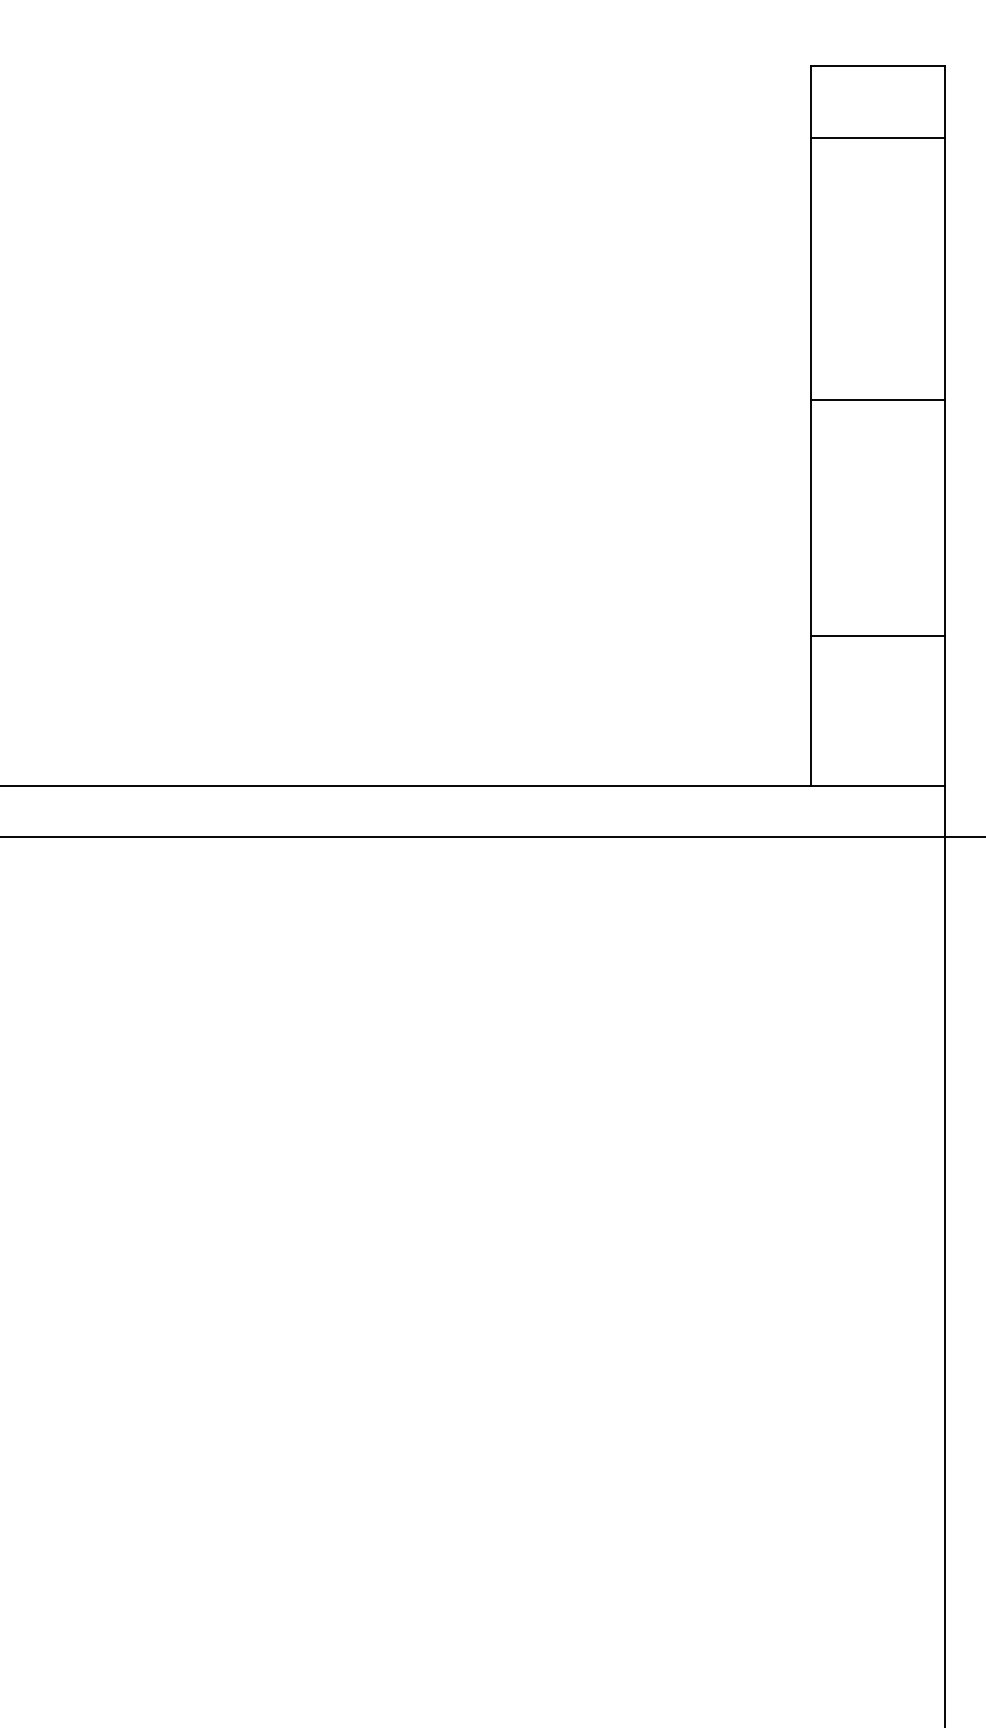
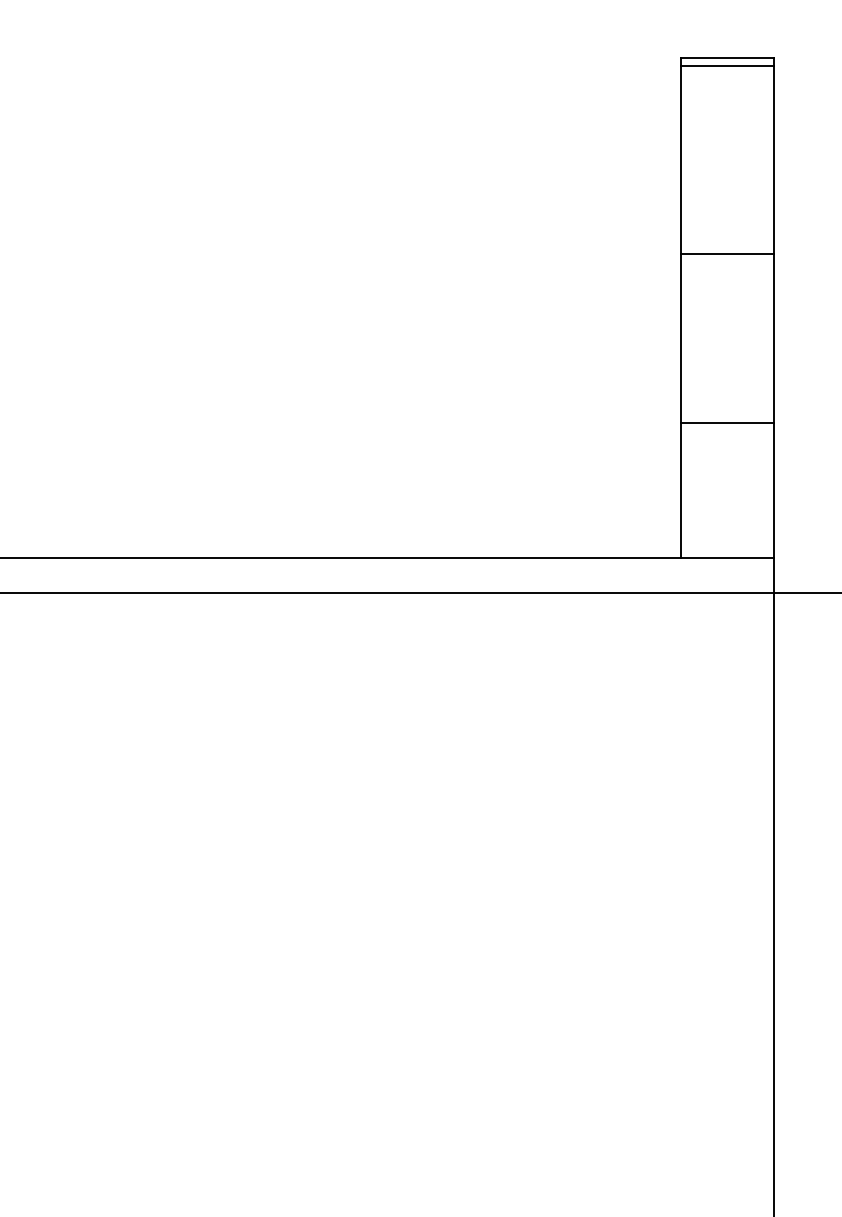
line: (877, 137) -> (727, 66), moved
line: (877, 400) -> (727, 254), moved
line: (877, 636) -> (727, 423), moved

